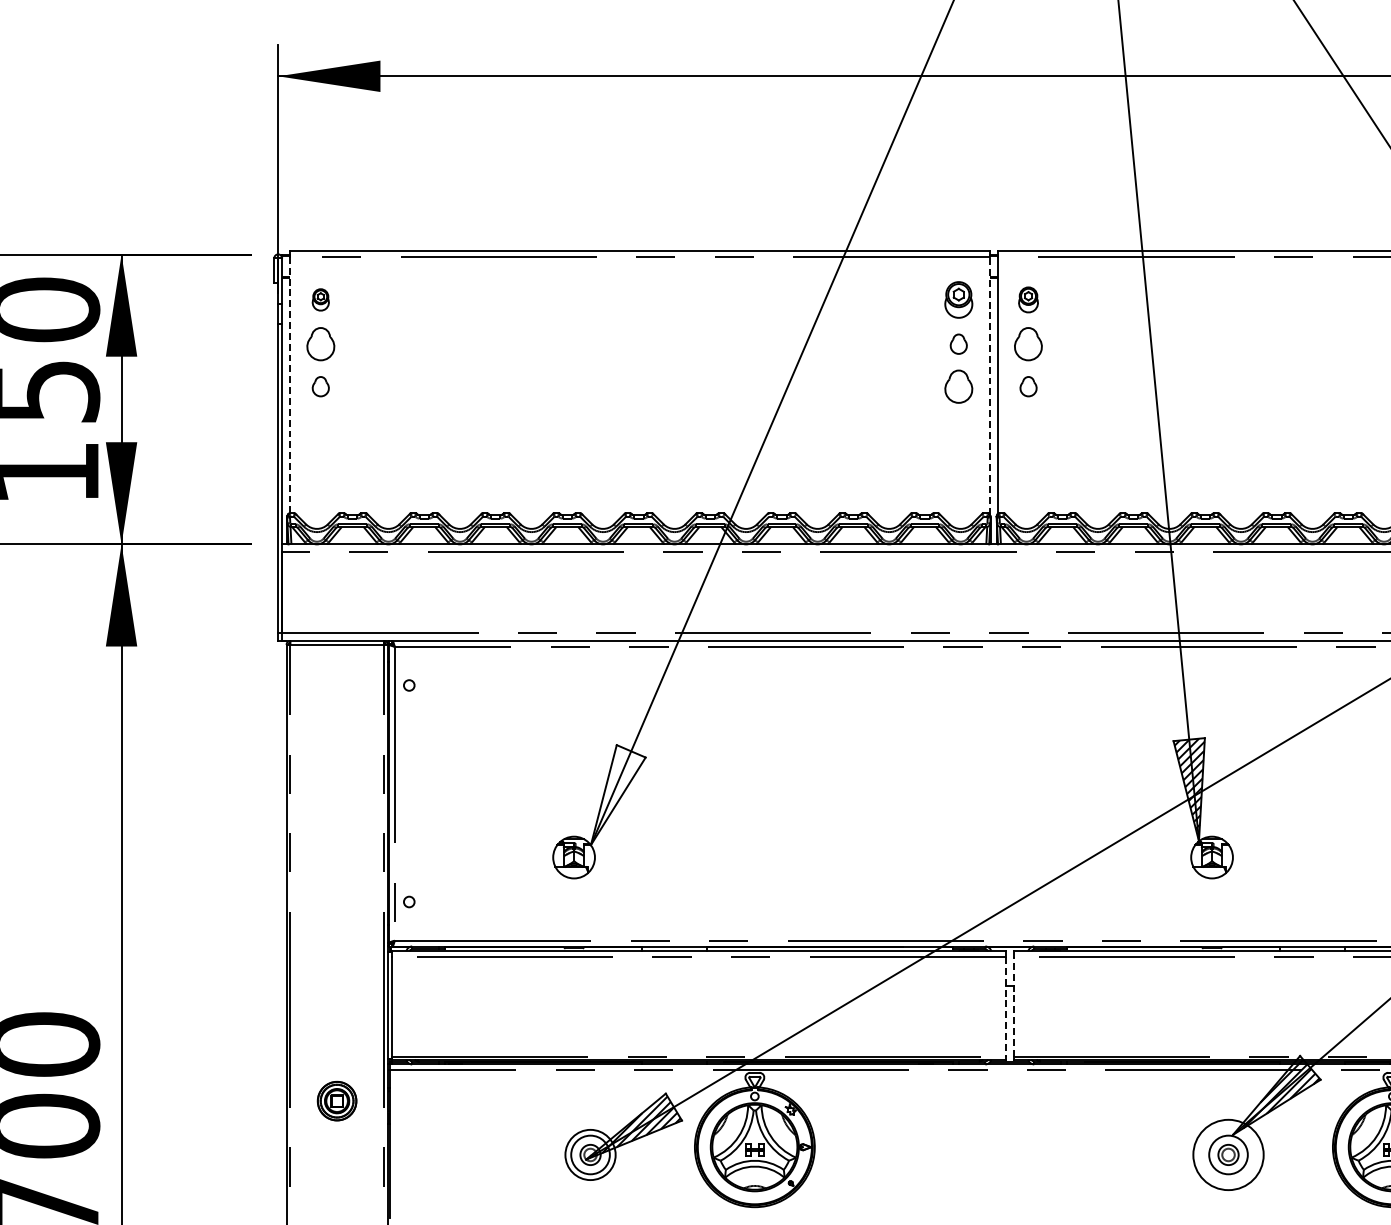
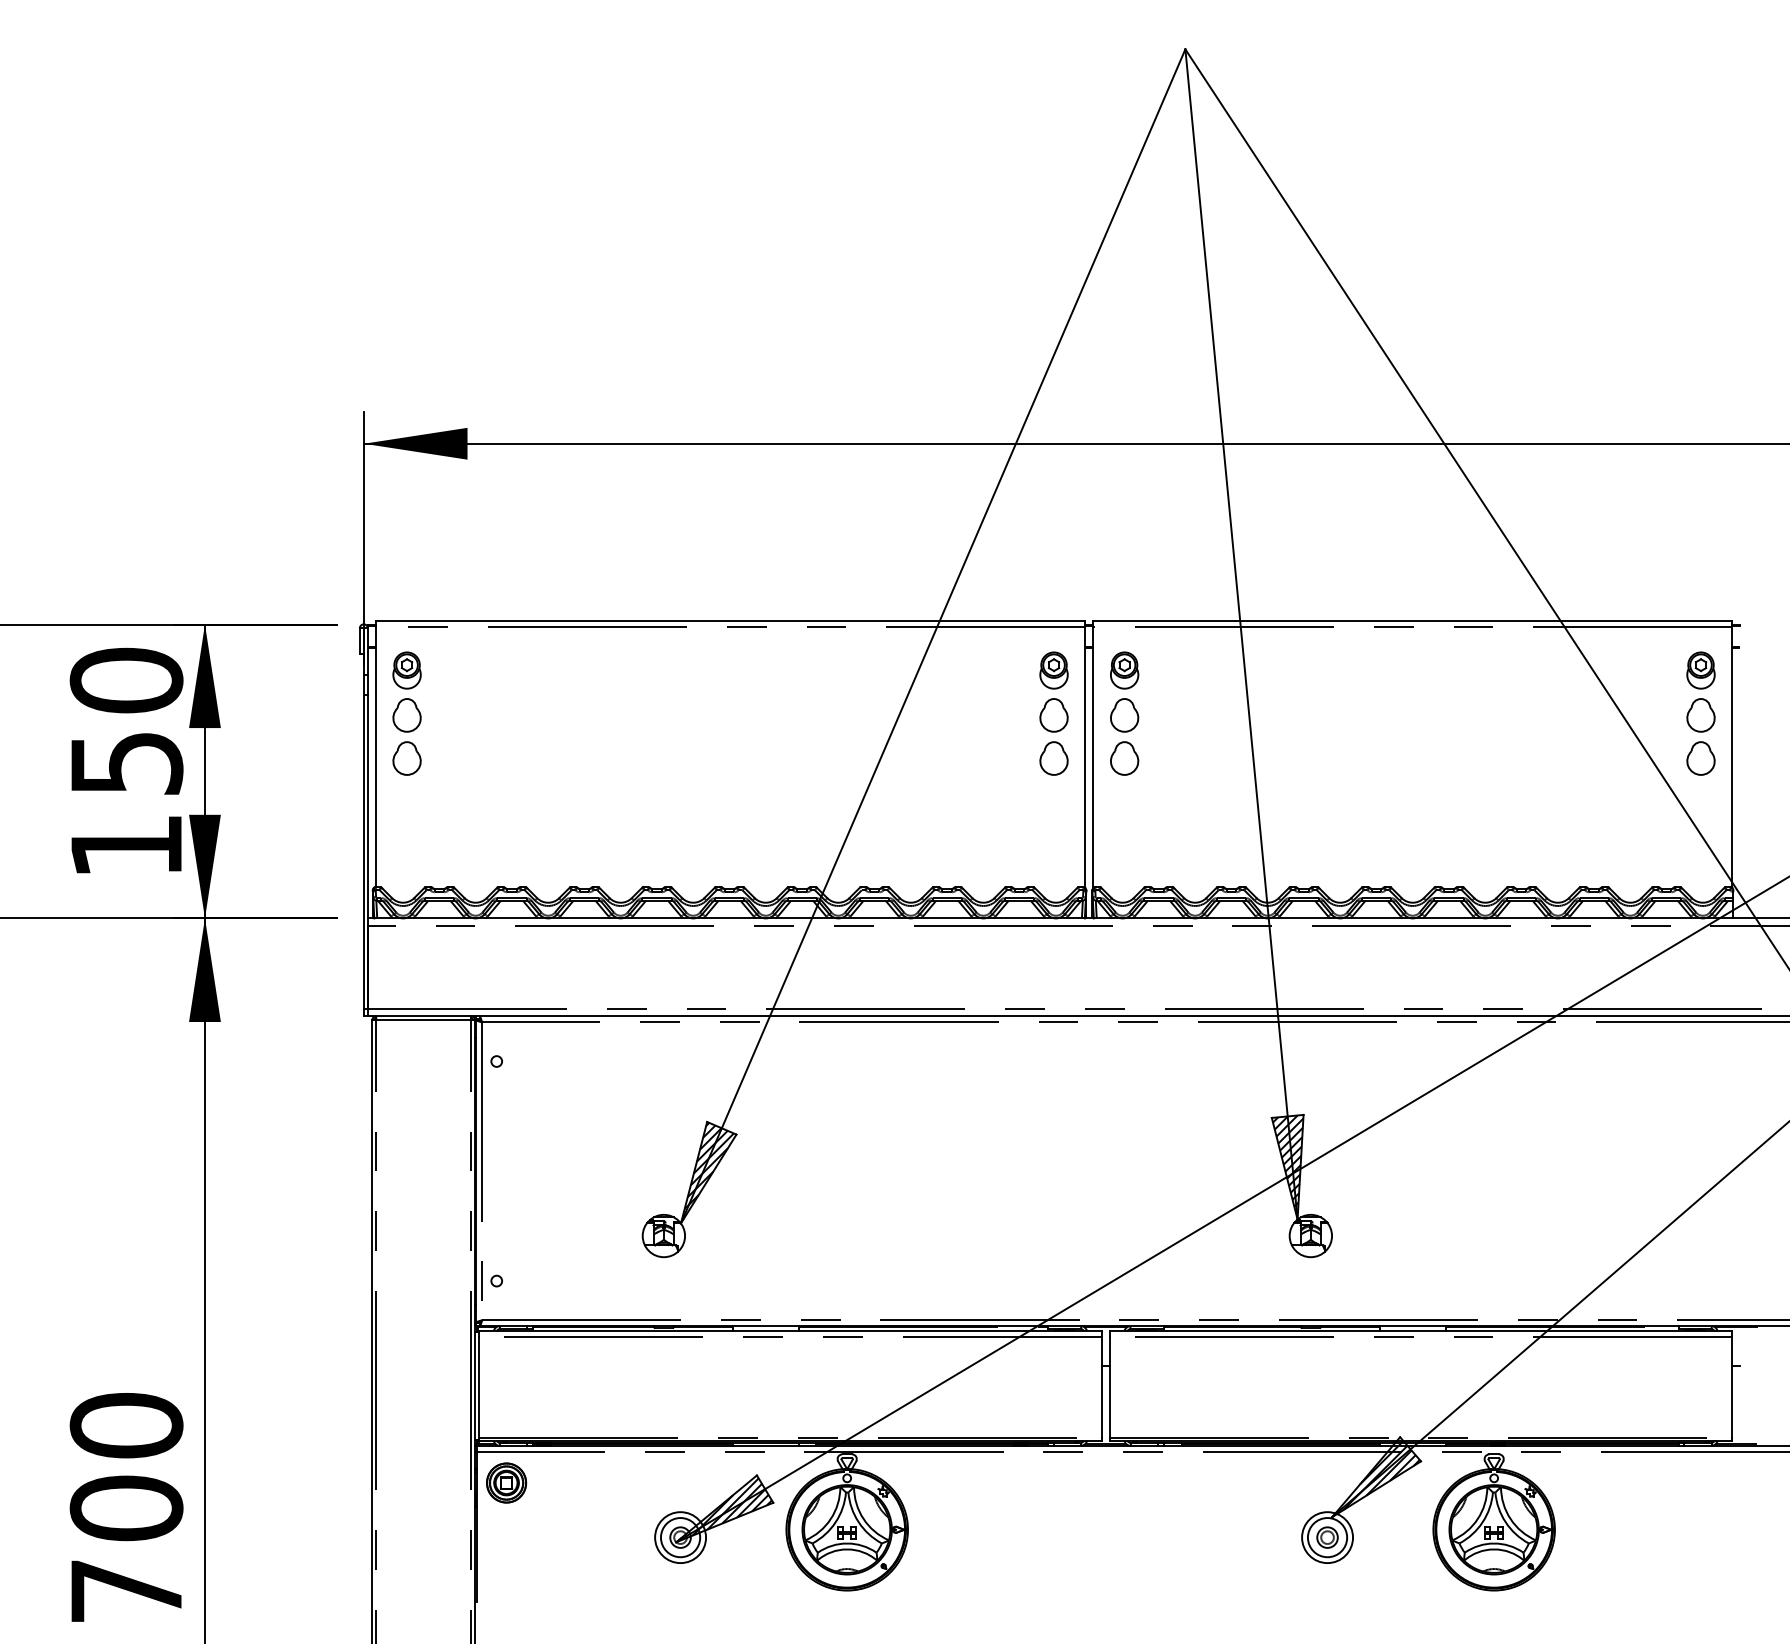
part: (320, 299) -> (406, 670), size x1.67
part: (1028, 299) -> (1124, 670), size x1.43
part: (958, 344) -> (1053, 715), size x1.67
line: (289, 385) -> (375, 757), dashed -> solid
line: (989, 385) -> (1085, 757), dashed -> solid
part: (320, 386) -> (406, 758), size x1.67
part: (1028, 386) -> (1124, 758), size x1.67
hatch: (617, 793) -> (707, 1171), added
line: (1013, 1005) -> (1109, 1386), dashed -> solid
line: (1005, 1006) -> (1101, 1387), dashed -> solid
part: (337, 1100) -> (506, 1482), moved
circle: (1228, 1154) -> (1327, 1537), size x0.71

